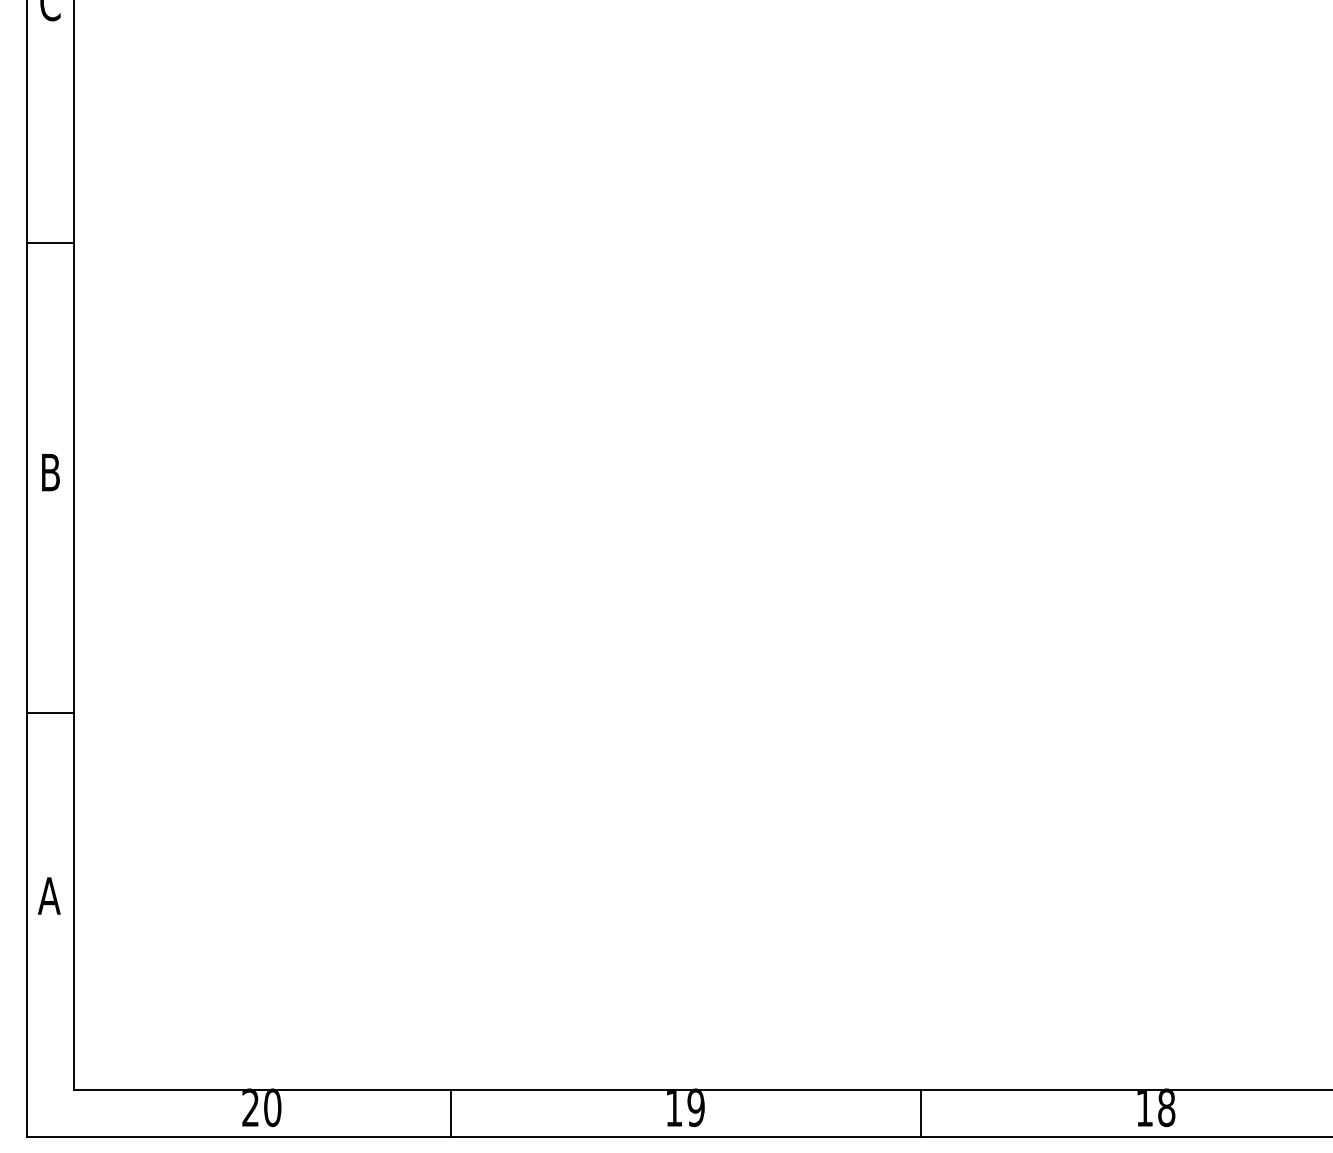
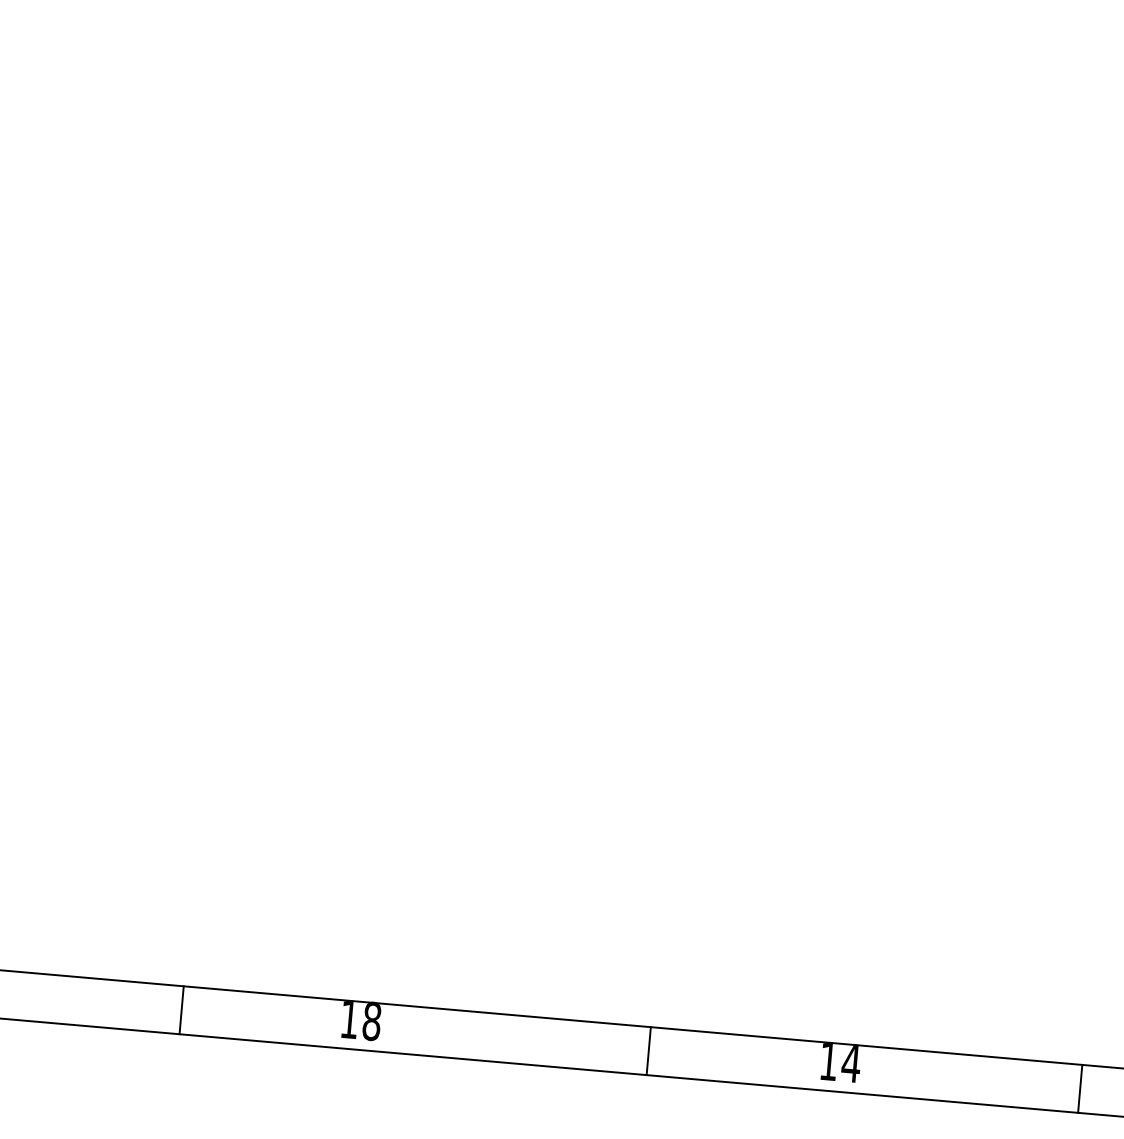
text: (695, 1107) -> (371, 1021), 19 -> 18
text: (1166, 1107) -> (851, 1063), 18 -> 14
line: (450, 1112) -> (181, 1009), moved
line: (921, 1112) -> (649, 1050), moved

